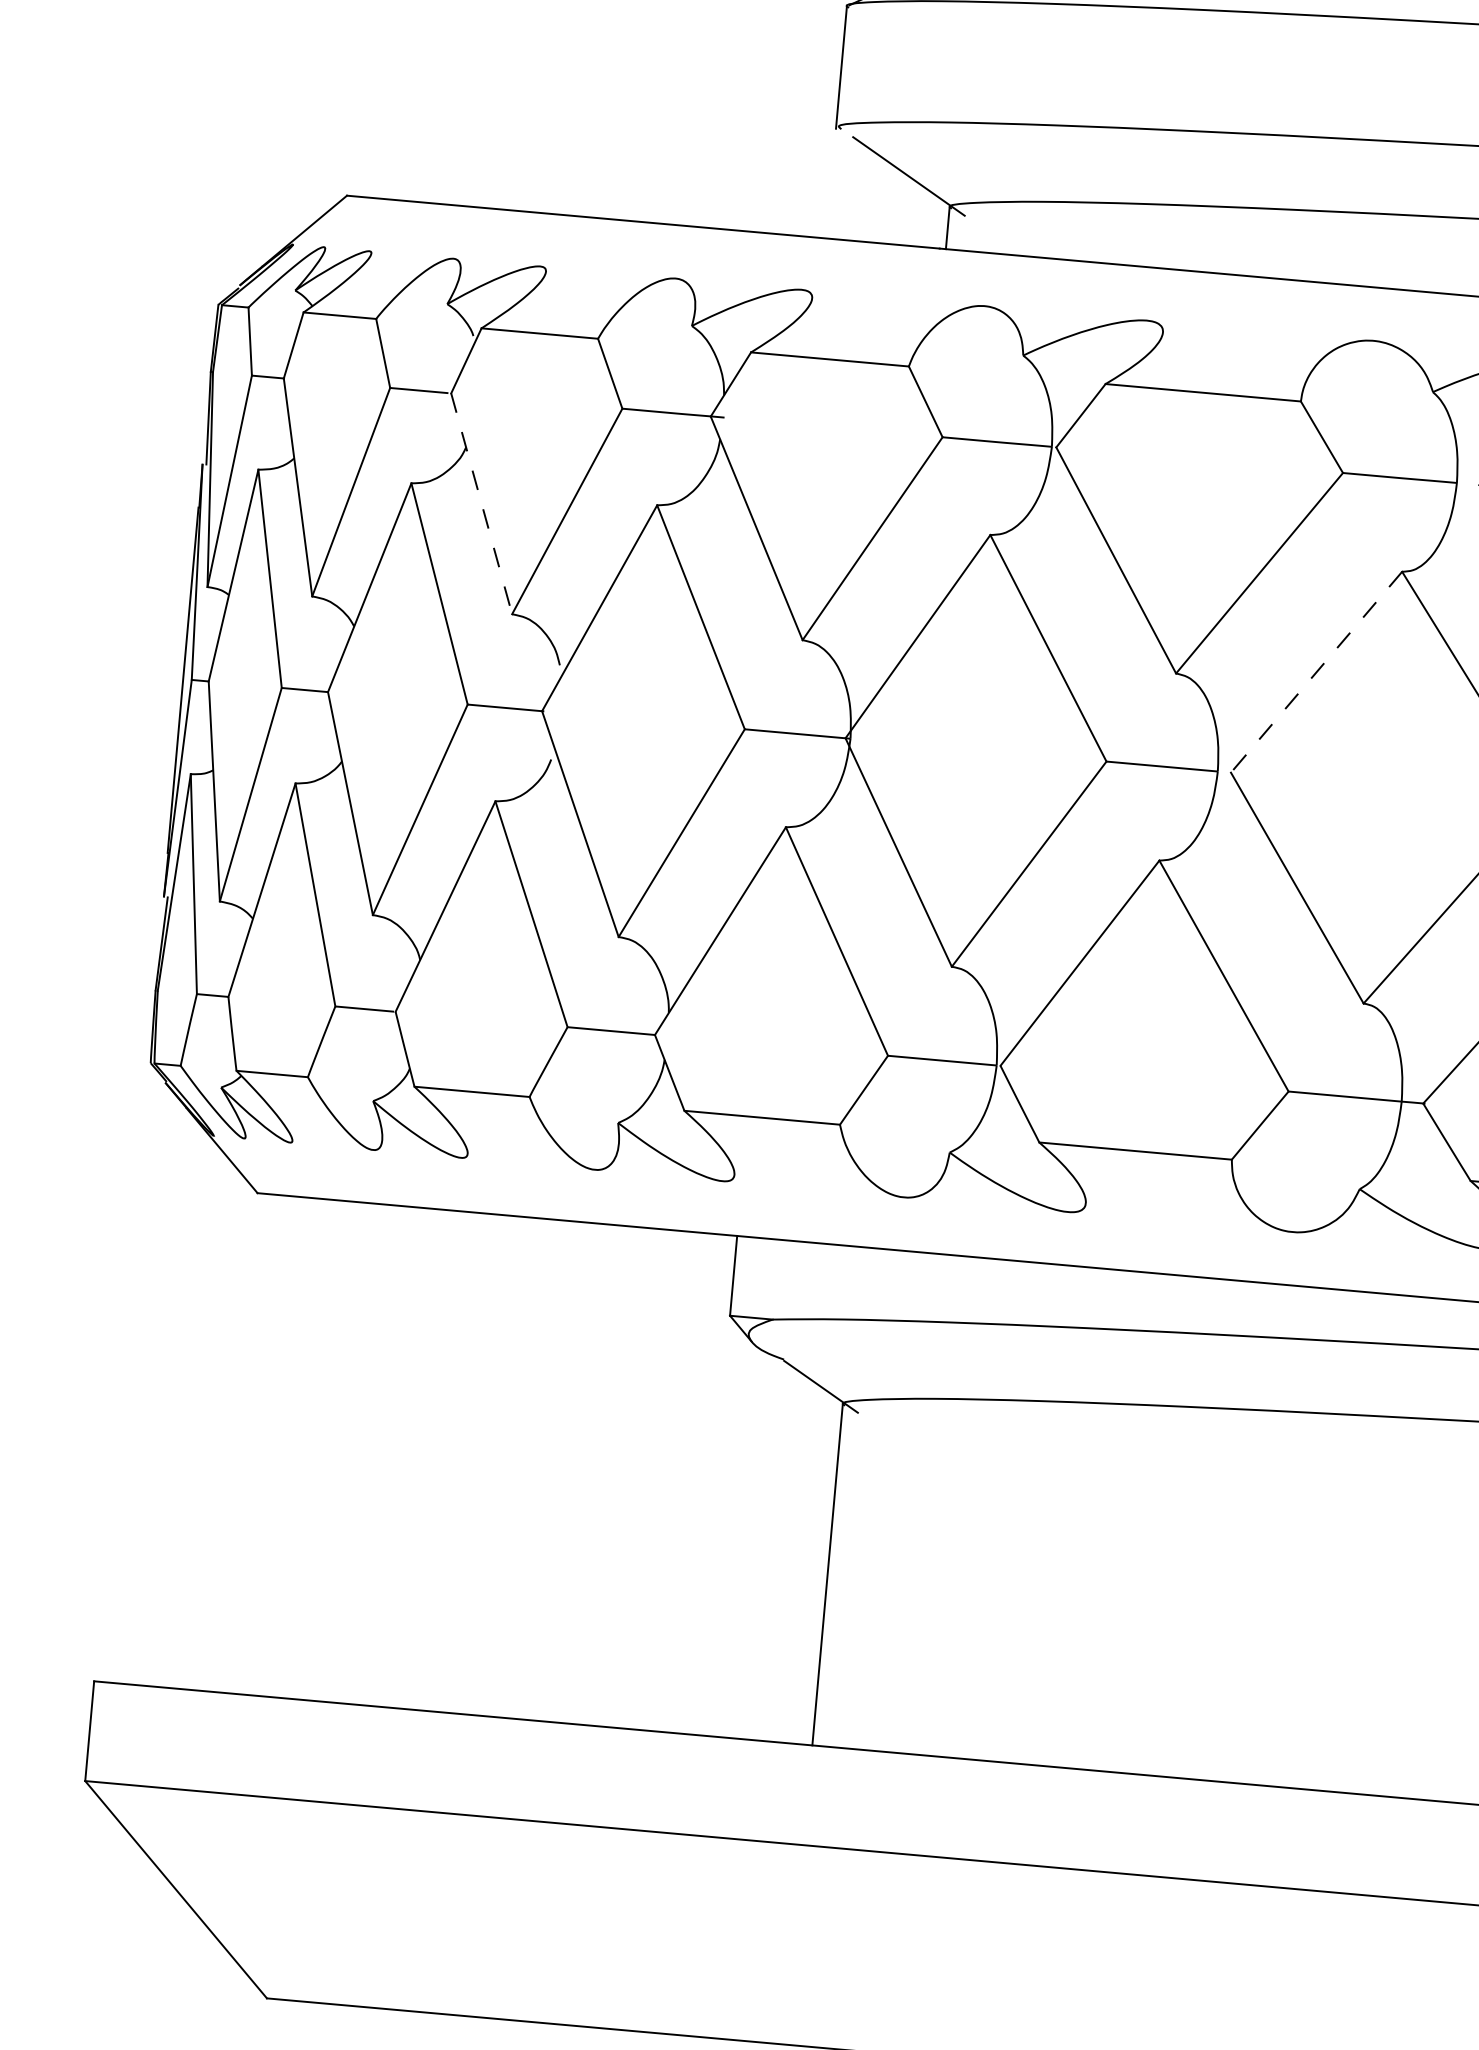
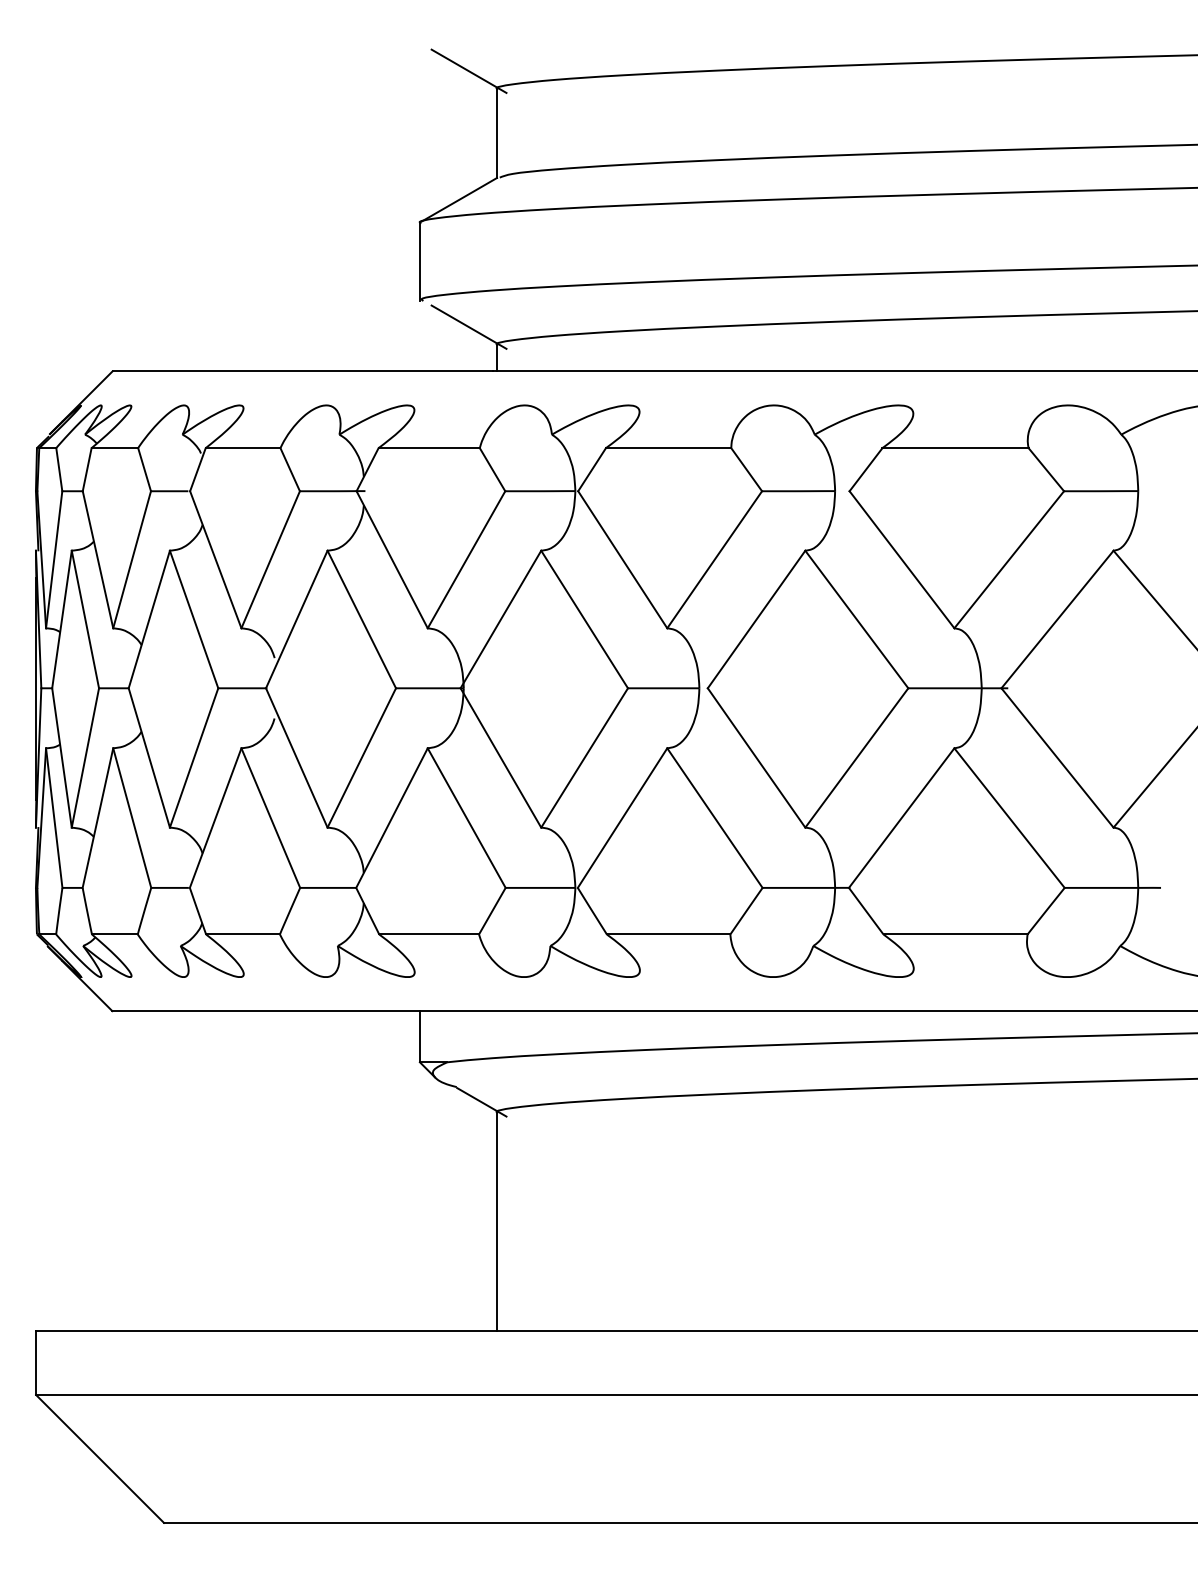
line: (481, 504) -> (215, 560), dashed -> solid
line: (1316, 672) -> (756, 619), dashed -> solid

